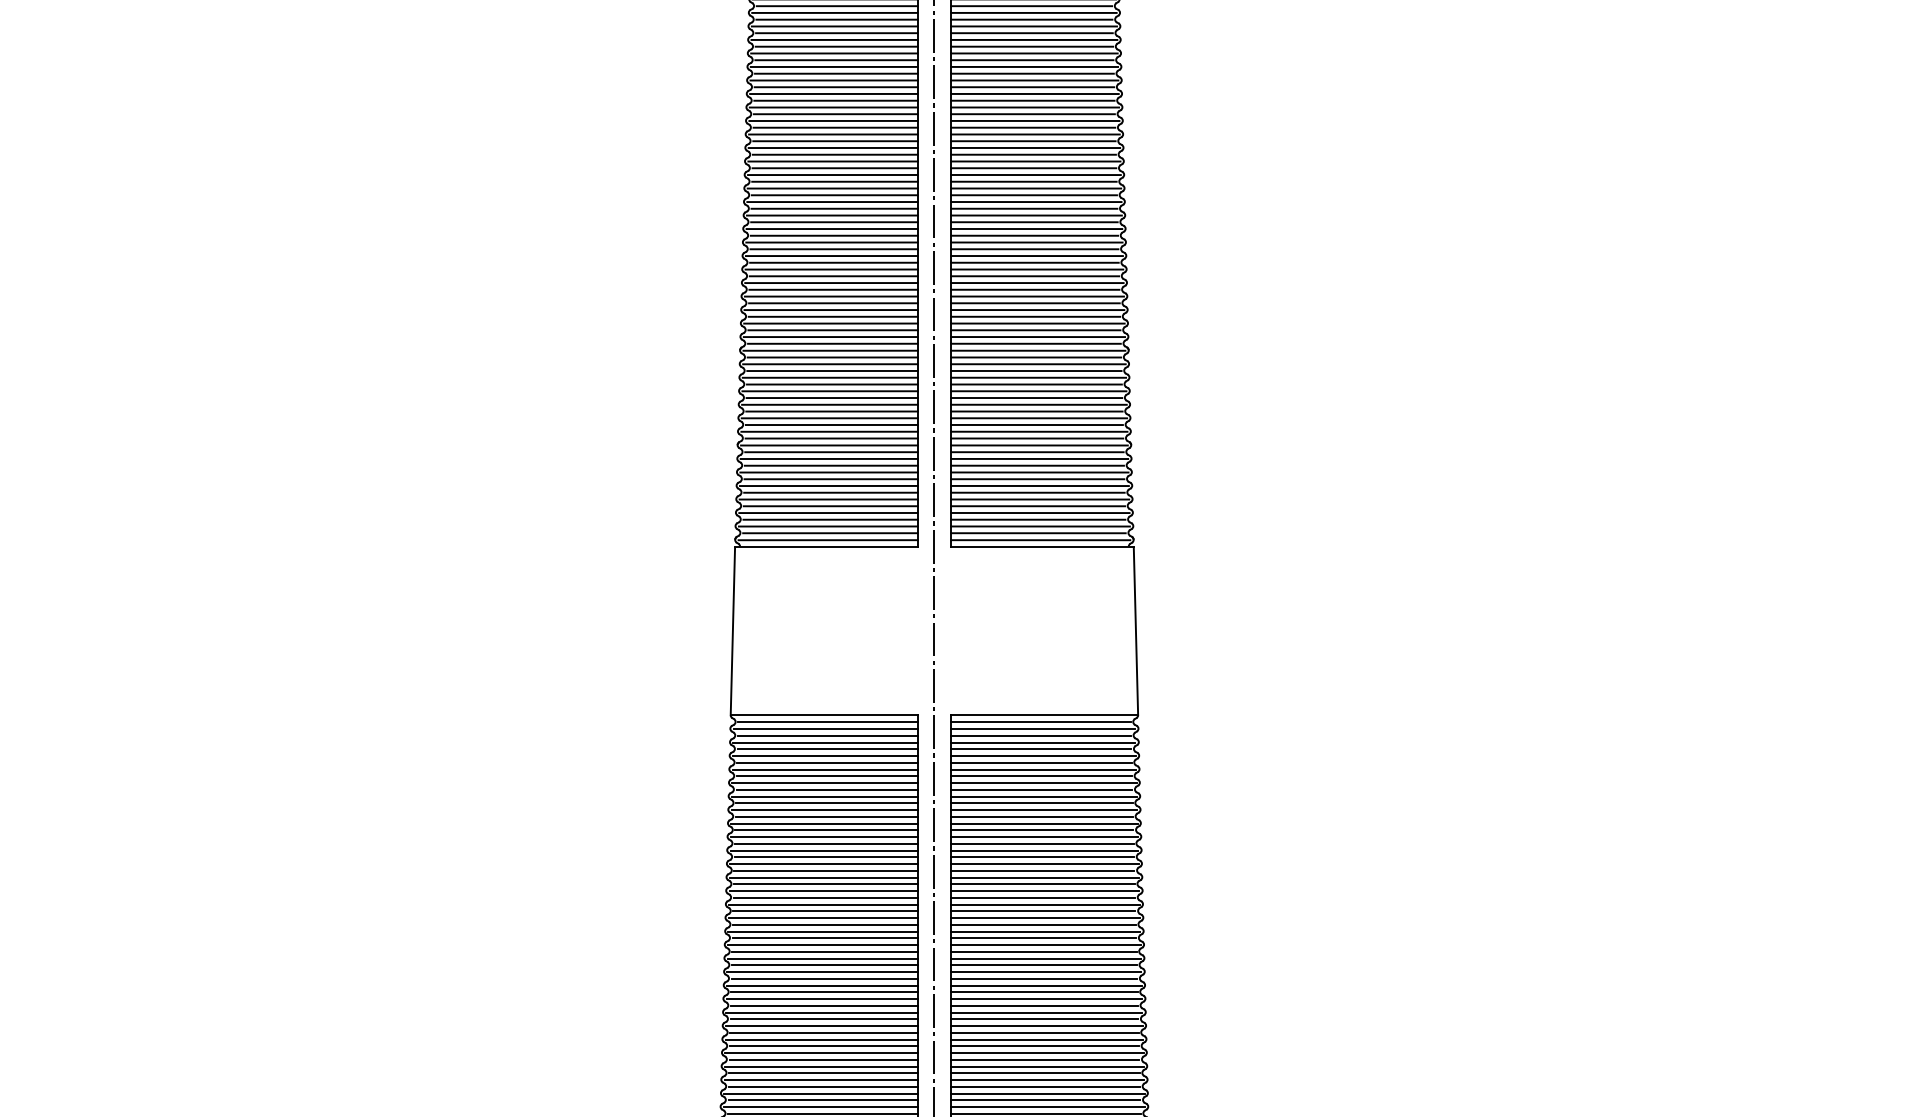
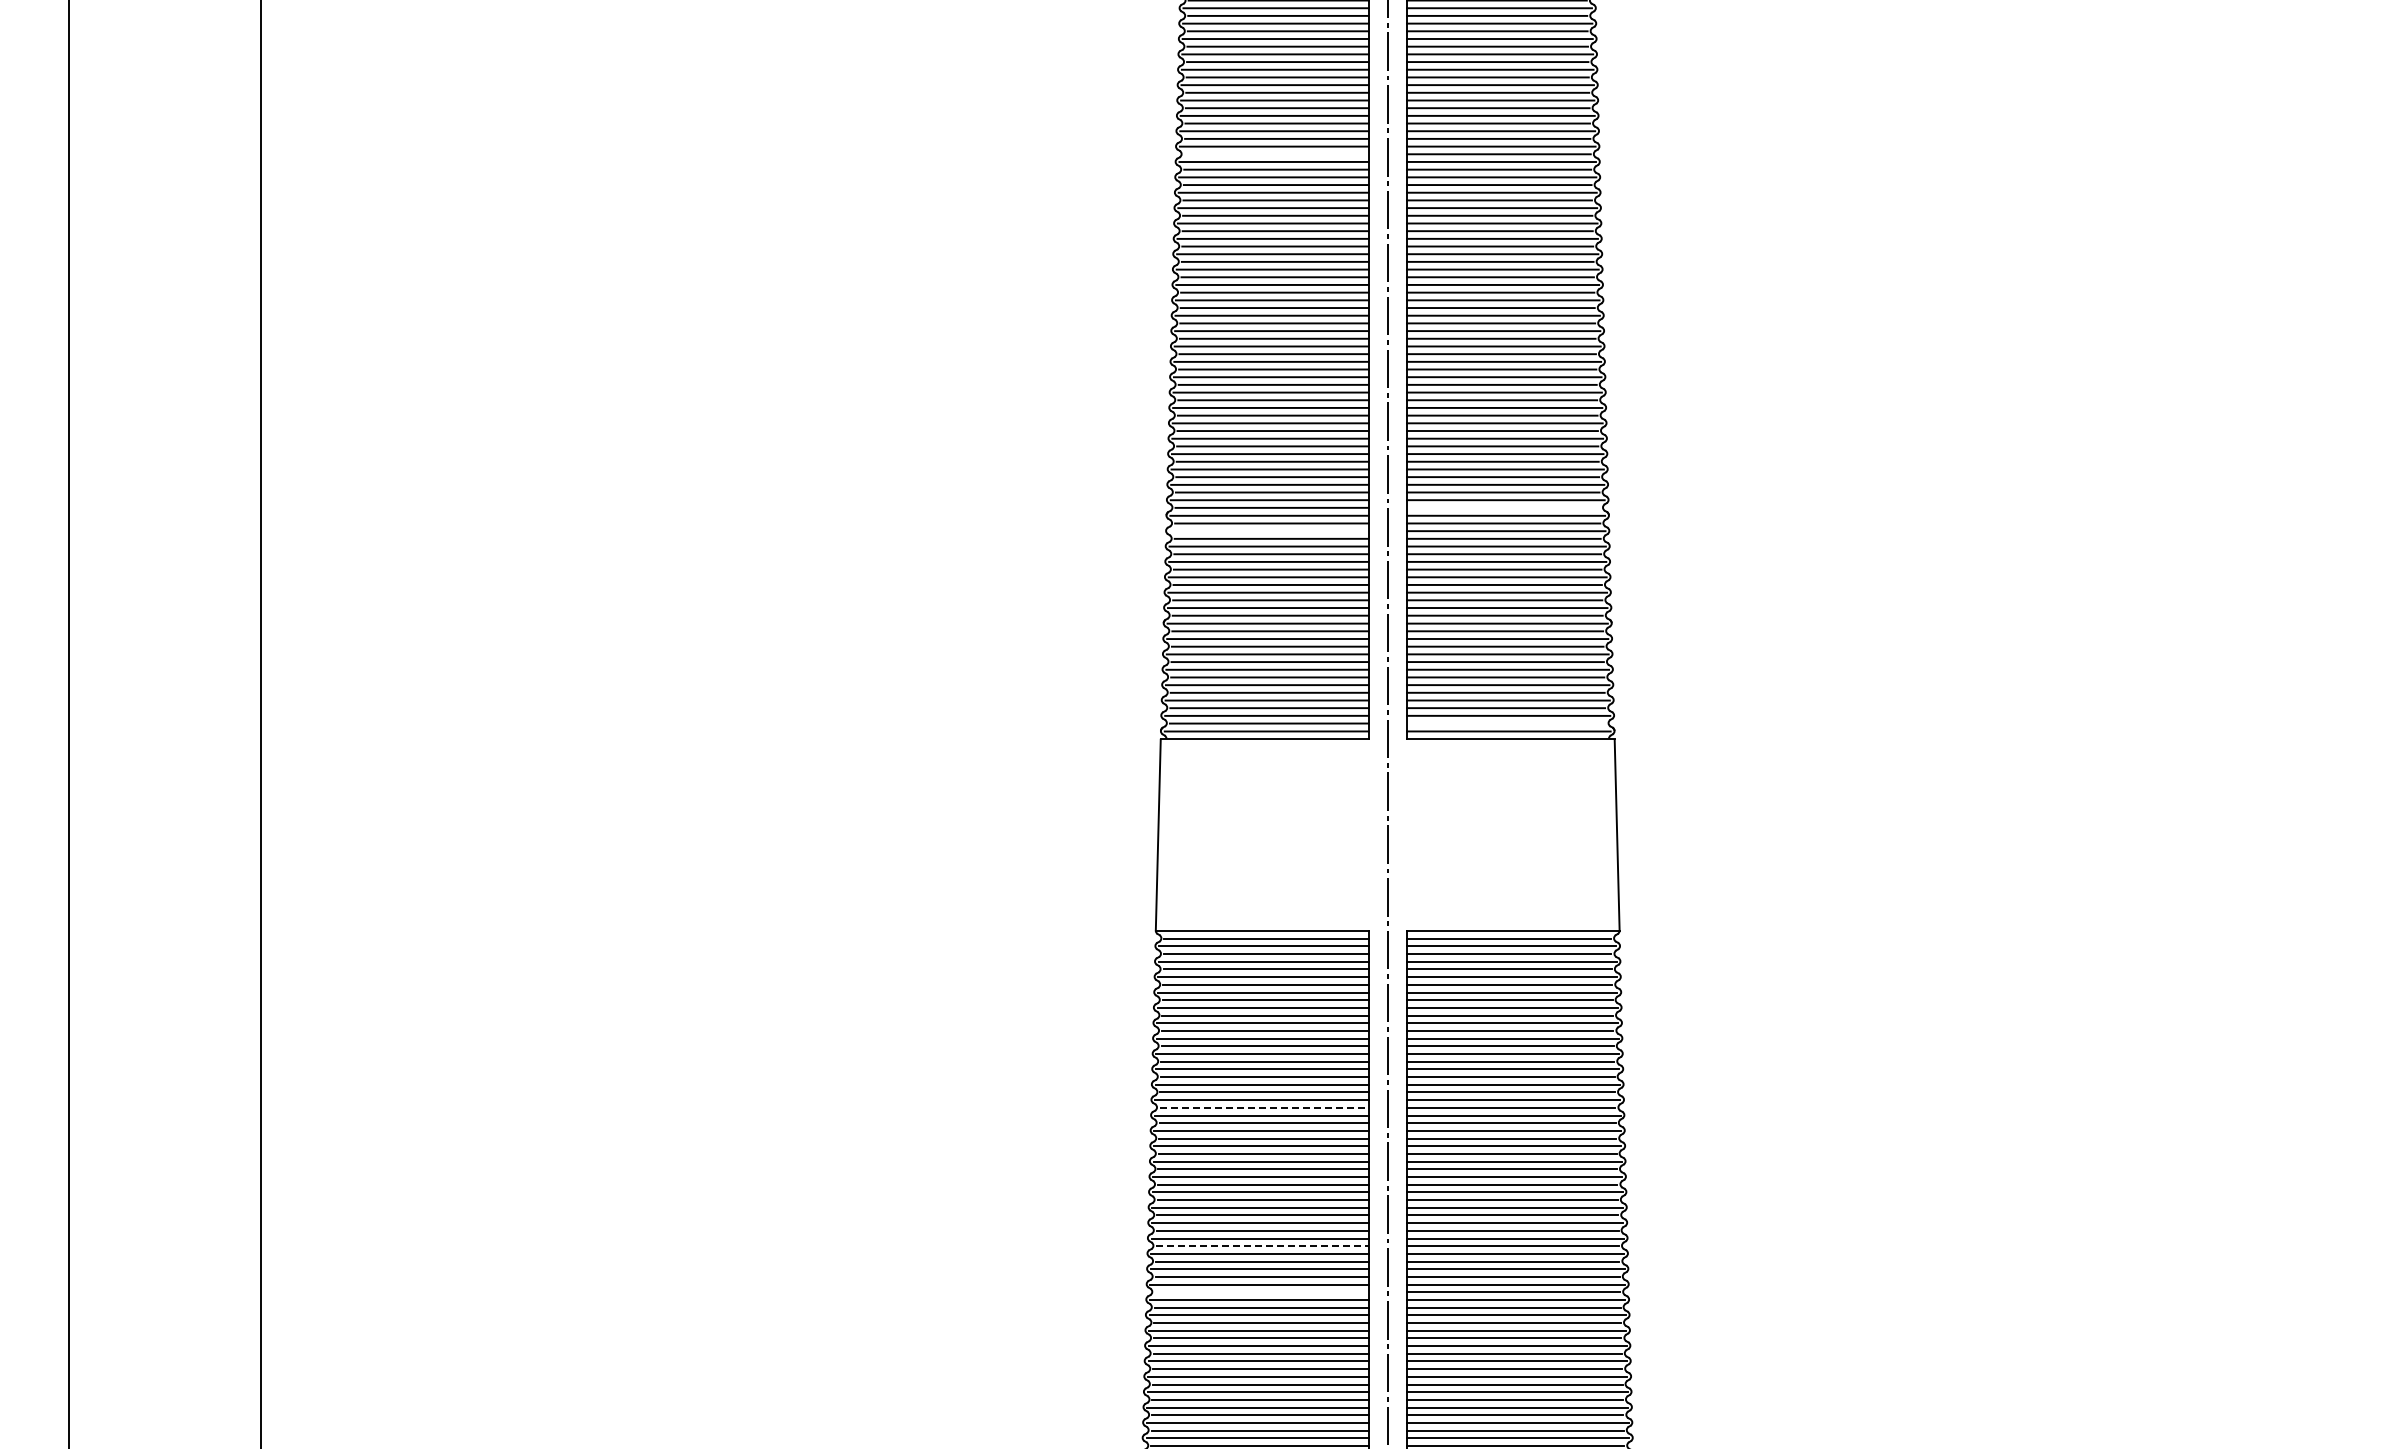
line: (836, 33) -> (1276, 154), removed
line: (1035, 343) -> (1502, 507), removed
line: (829, 364) -> (1268, 531), removed
line: (1037, 533) -> (1505, 723), removed
line: (826, 870) -> (1264, 1107), solid -> dashed
line: (824, 992) -> (1262, 1246), solid -> dashed
line: (823, 1033) -> (1261, 1292), removed

